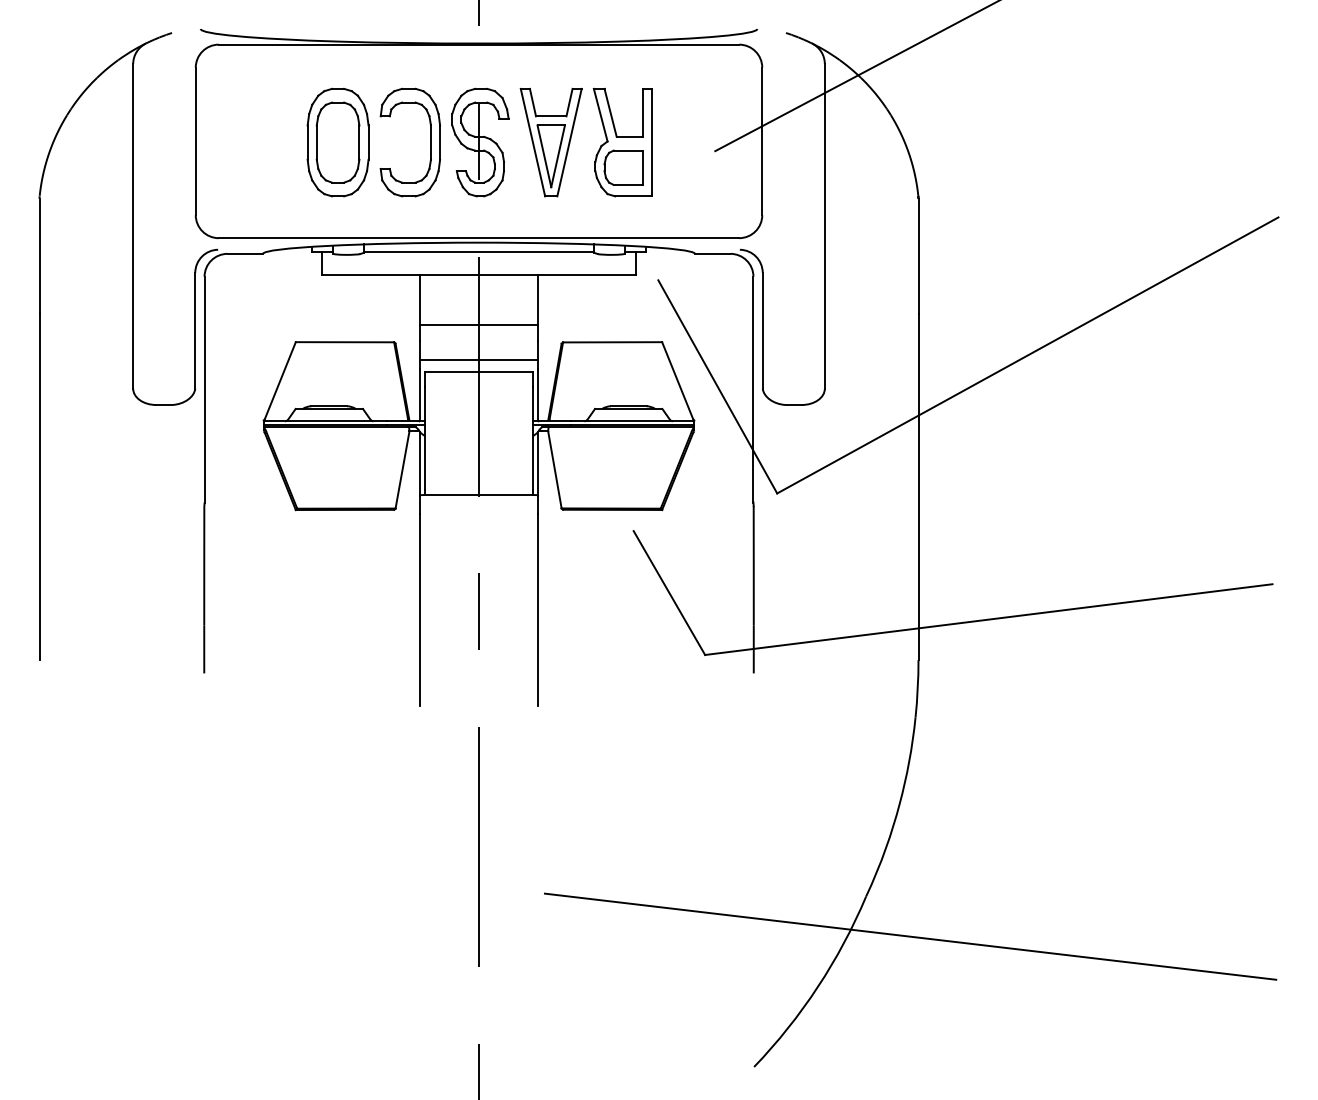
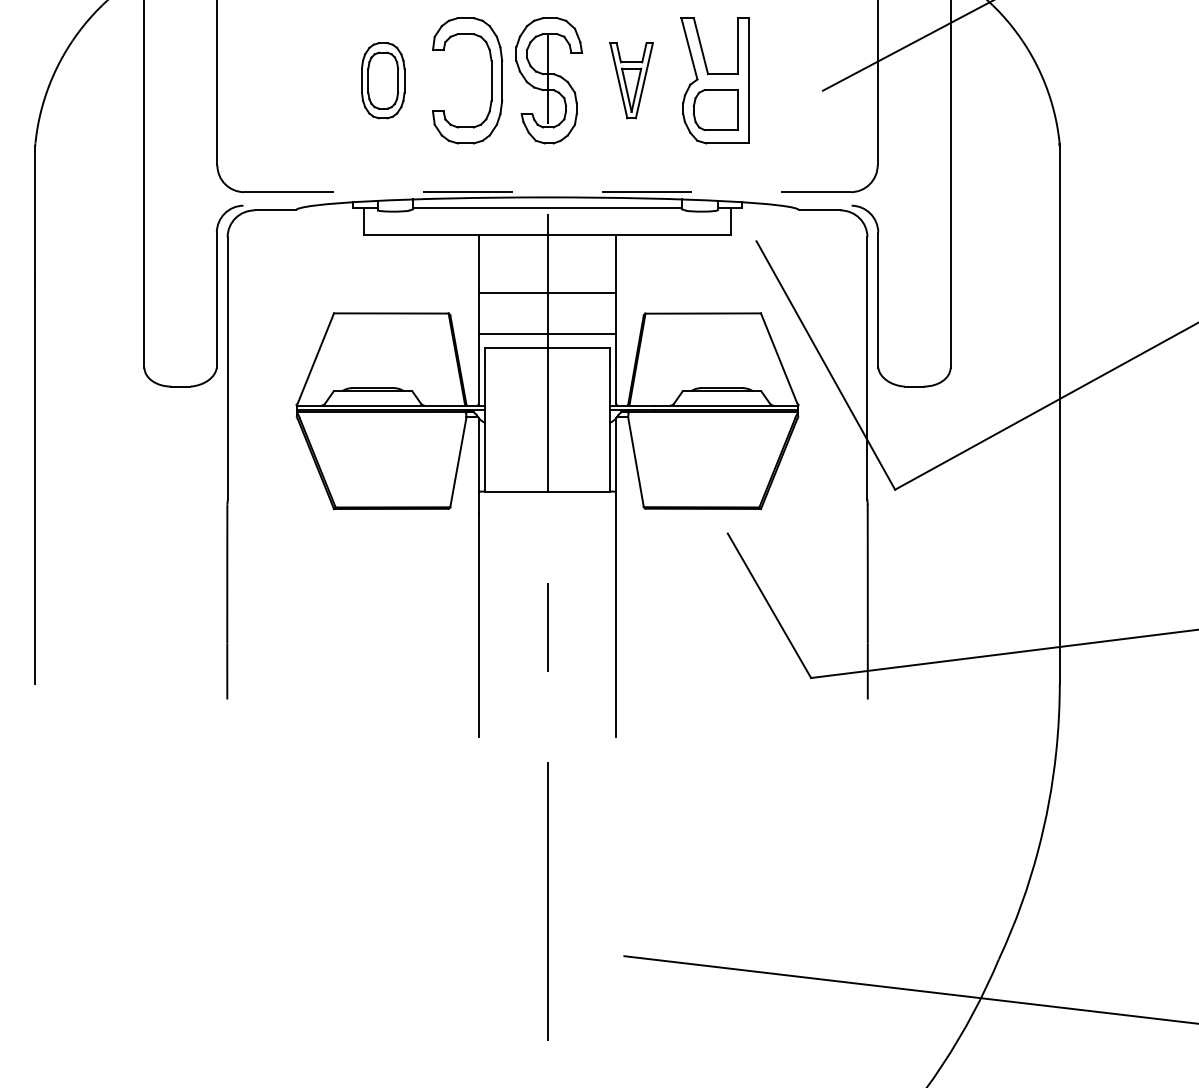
part: (337, 142) -> (382, 80), size x0.6
part: (550, 142) -> (630, 80), size x0.6
line: (479, 238) -> (548, 192), solid -> dashed

